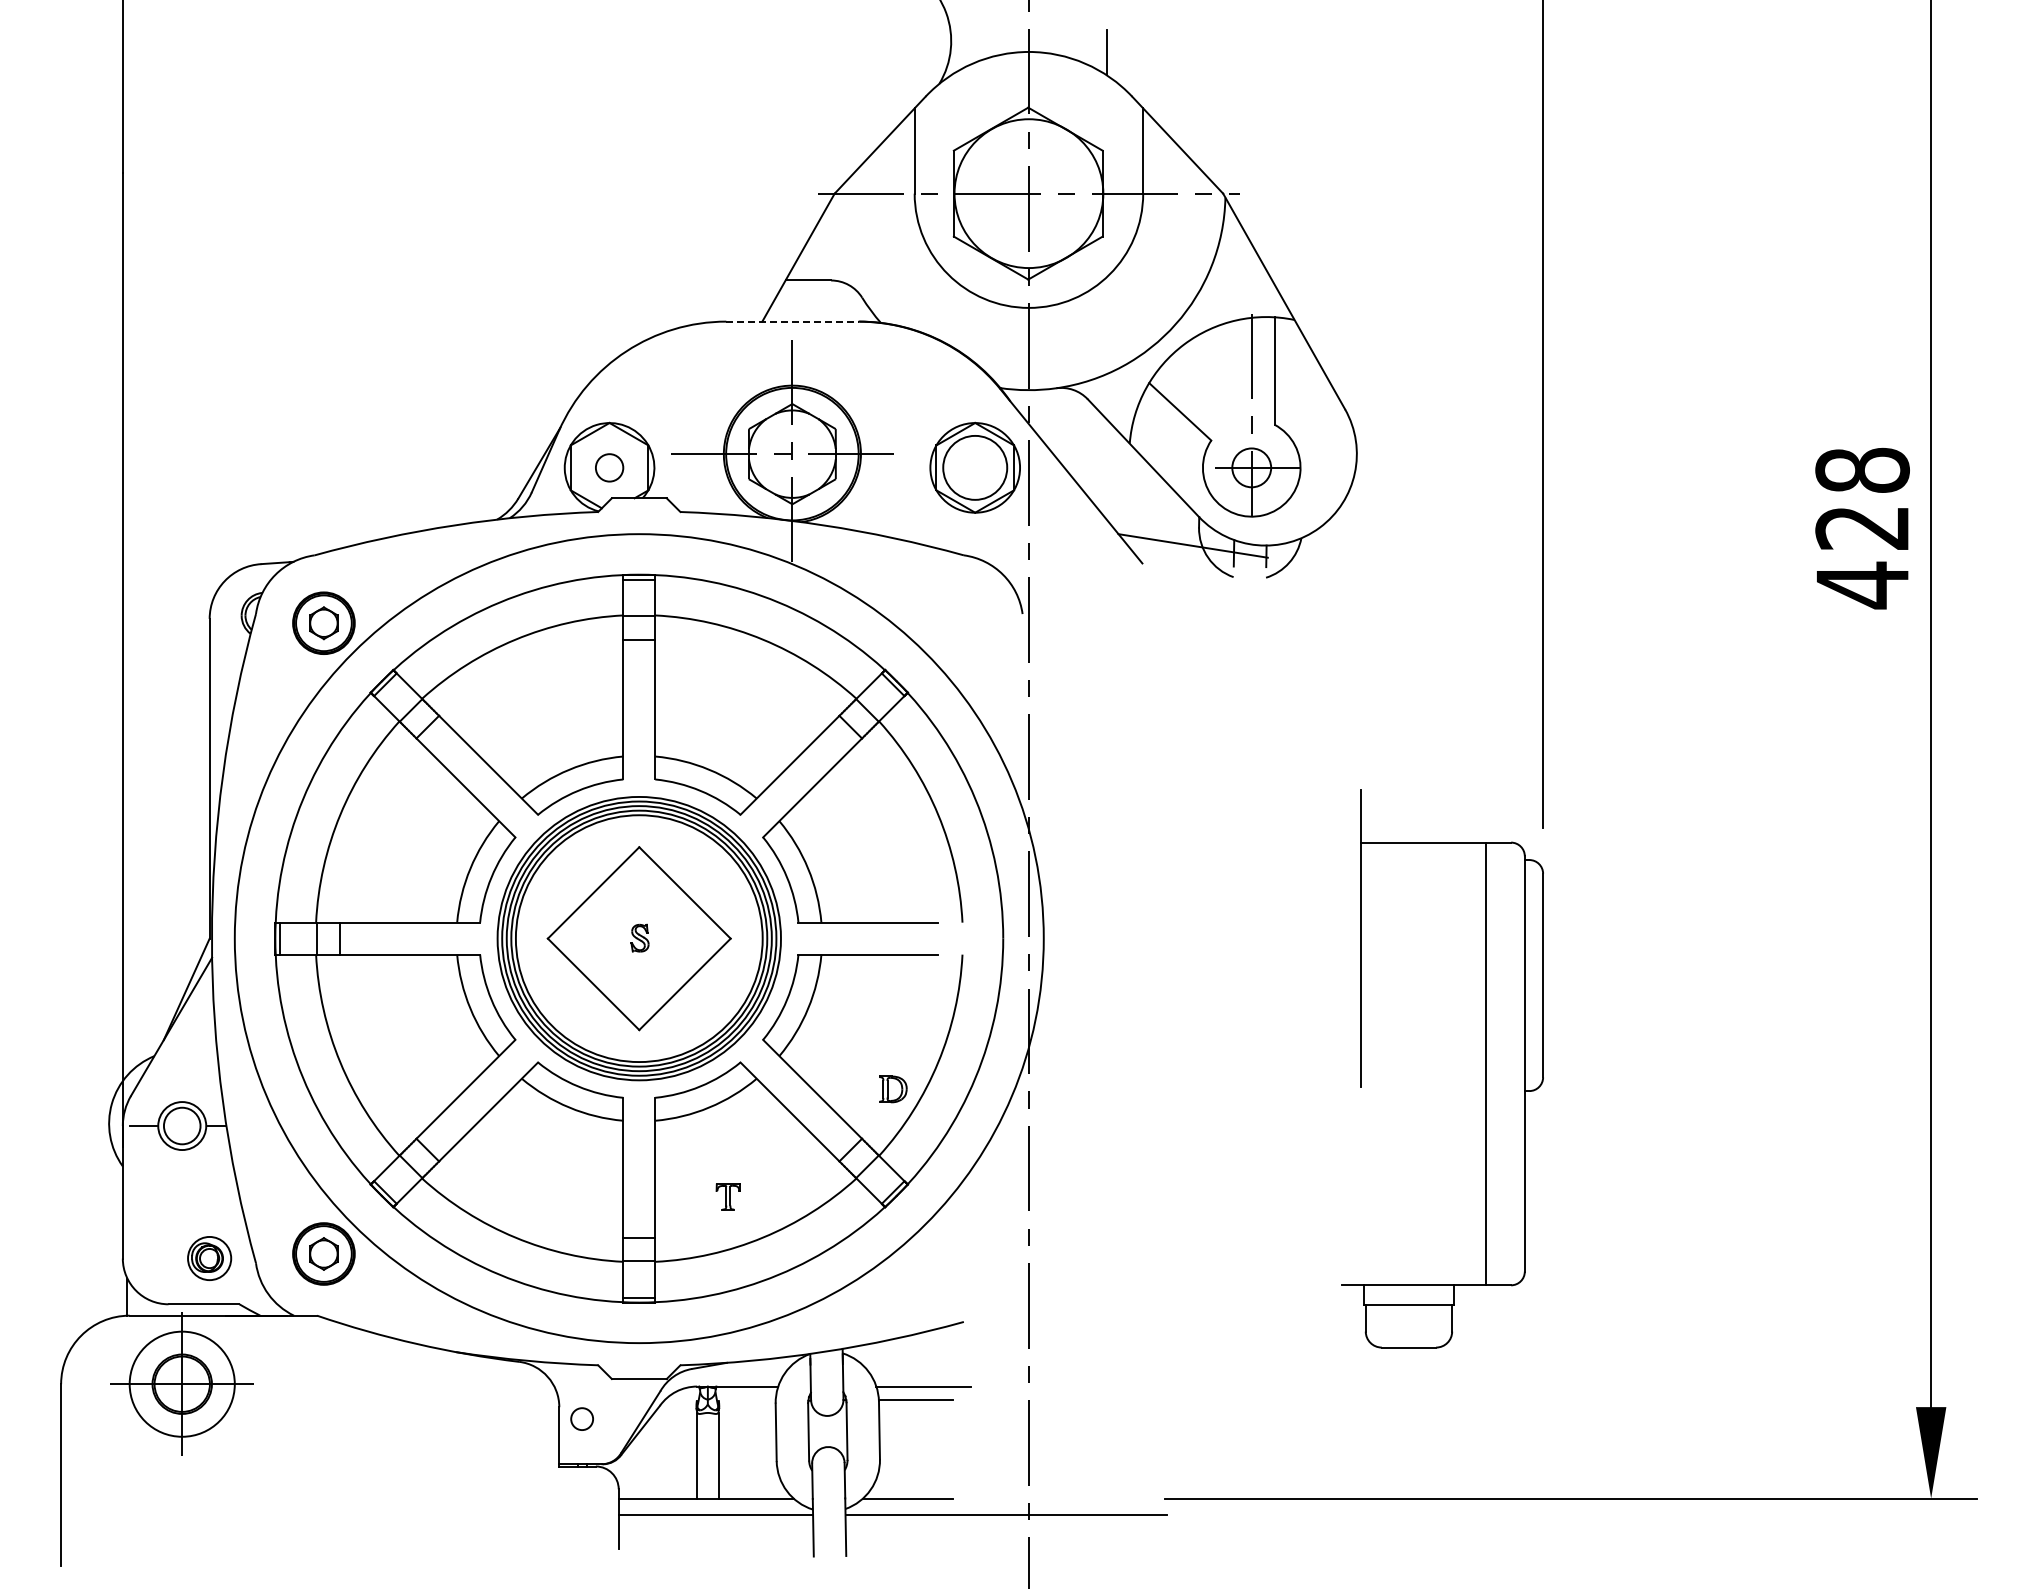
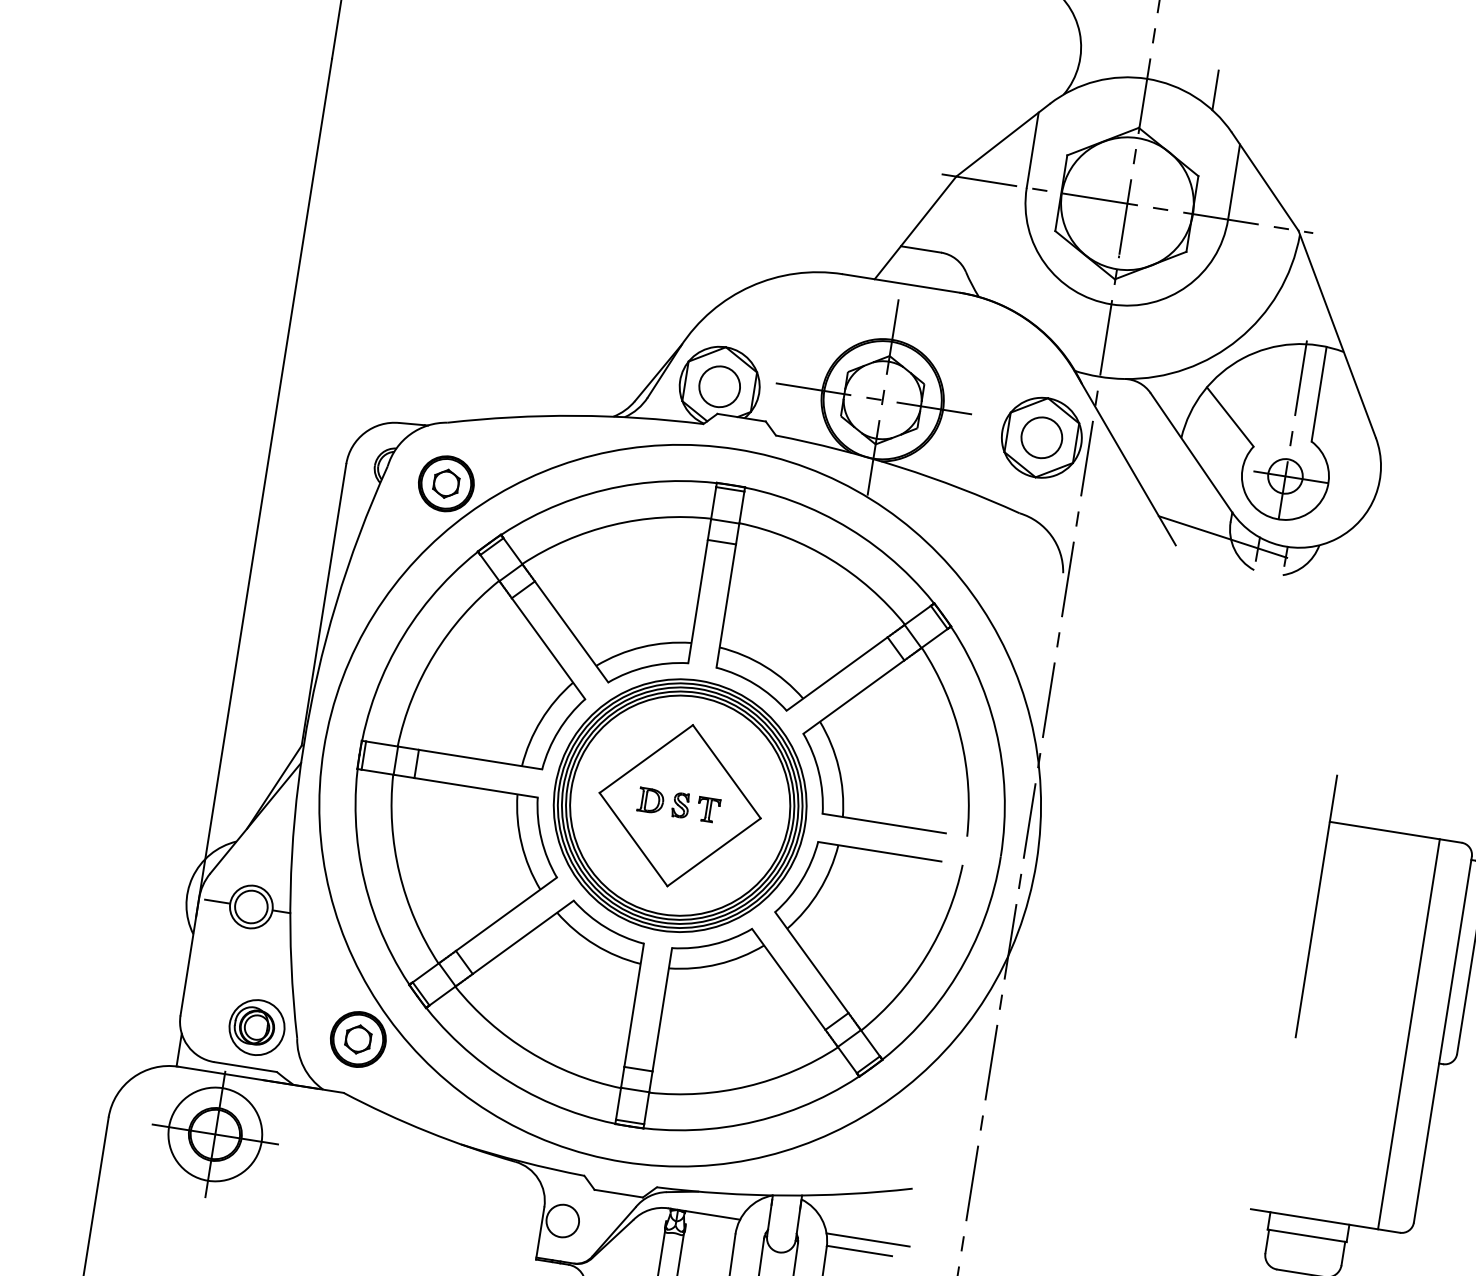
line: (792, 321) -> (901, 283), dashed -> solid
circle: (609, 467) -> (719, 386), size x1.67
circle: (975, 467) -> (1042, 437), size x0.71
part: (893, 1089) -> (651, 800), moved
part: (727, 1196) -> (707, 809), moved
part: (209, 1258) -> (256, 1027), size x1.43
circle: (581, 1418) -> (562, 1220), size x1.67

